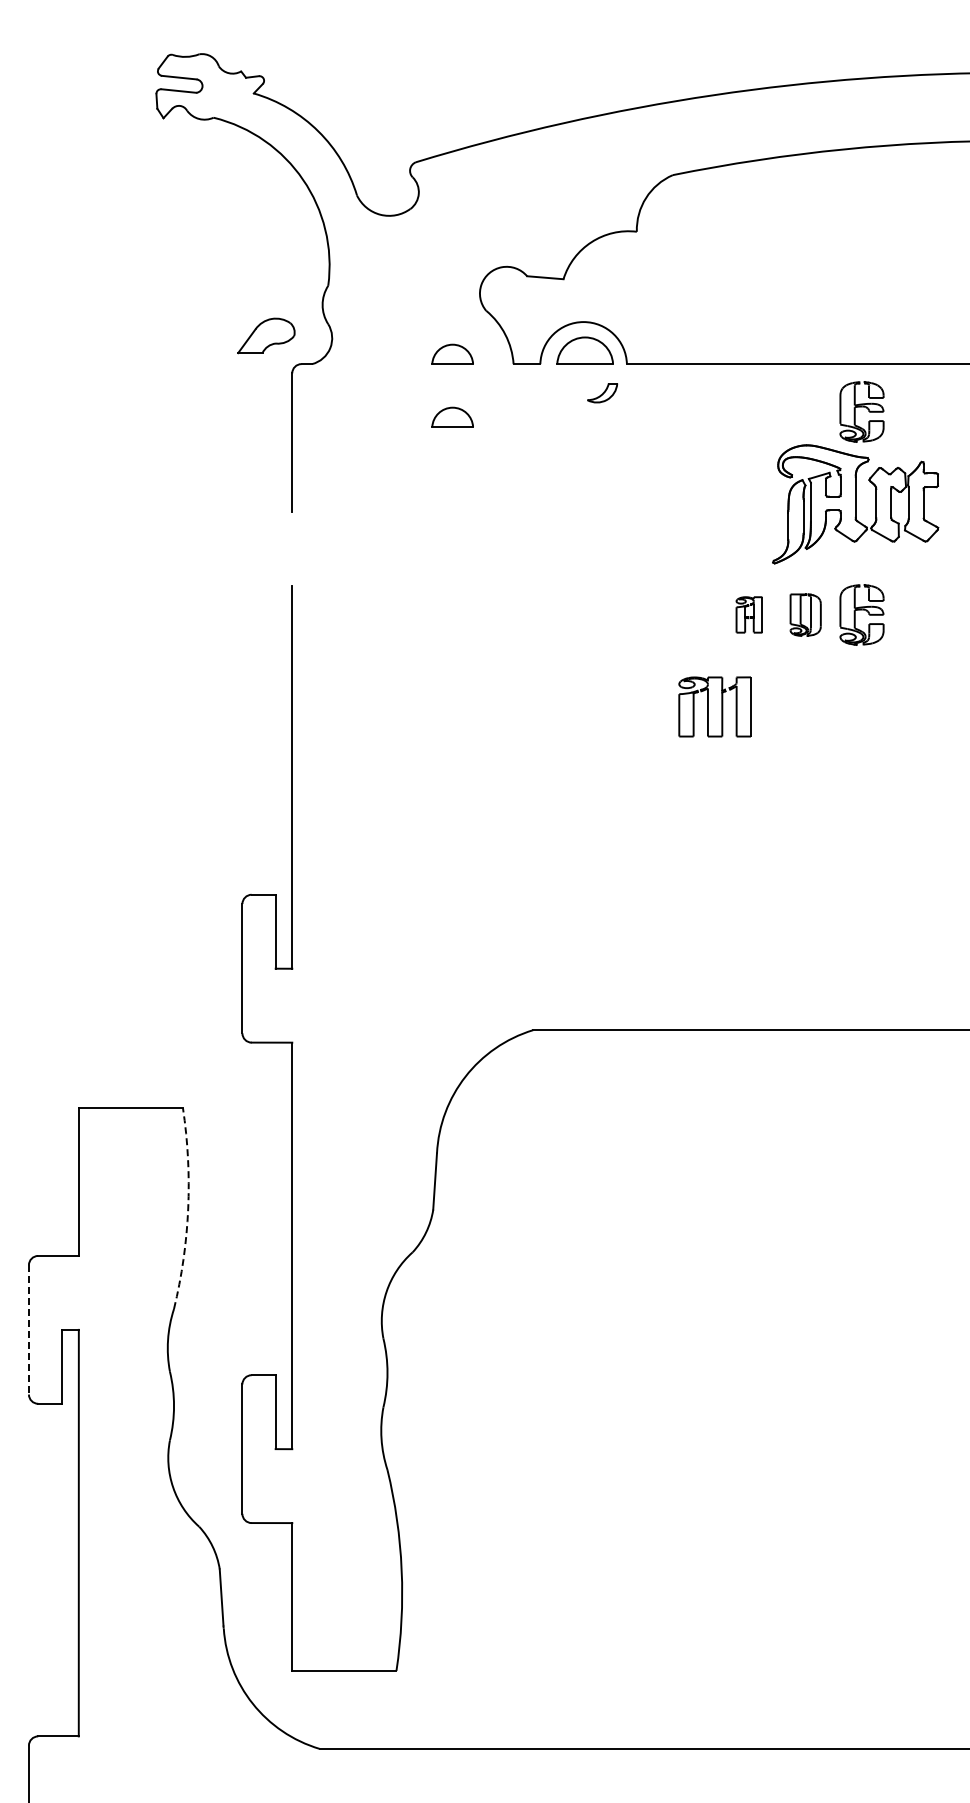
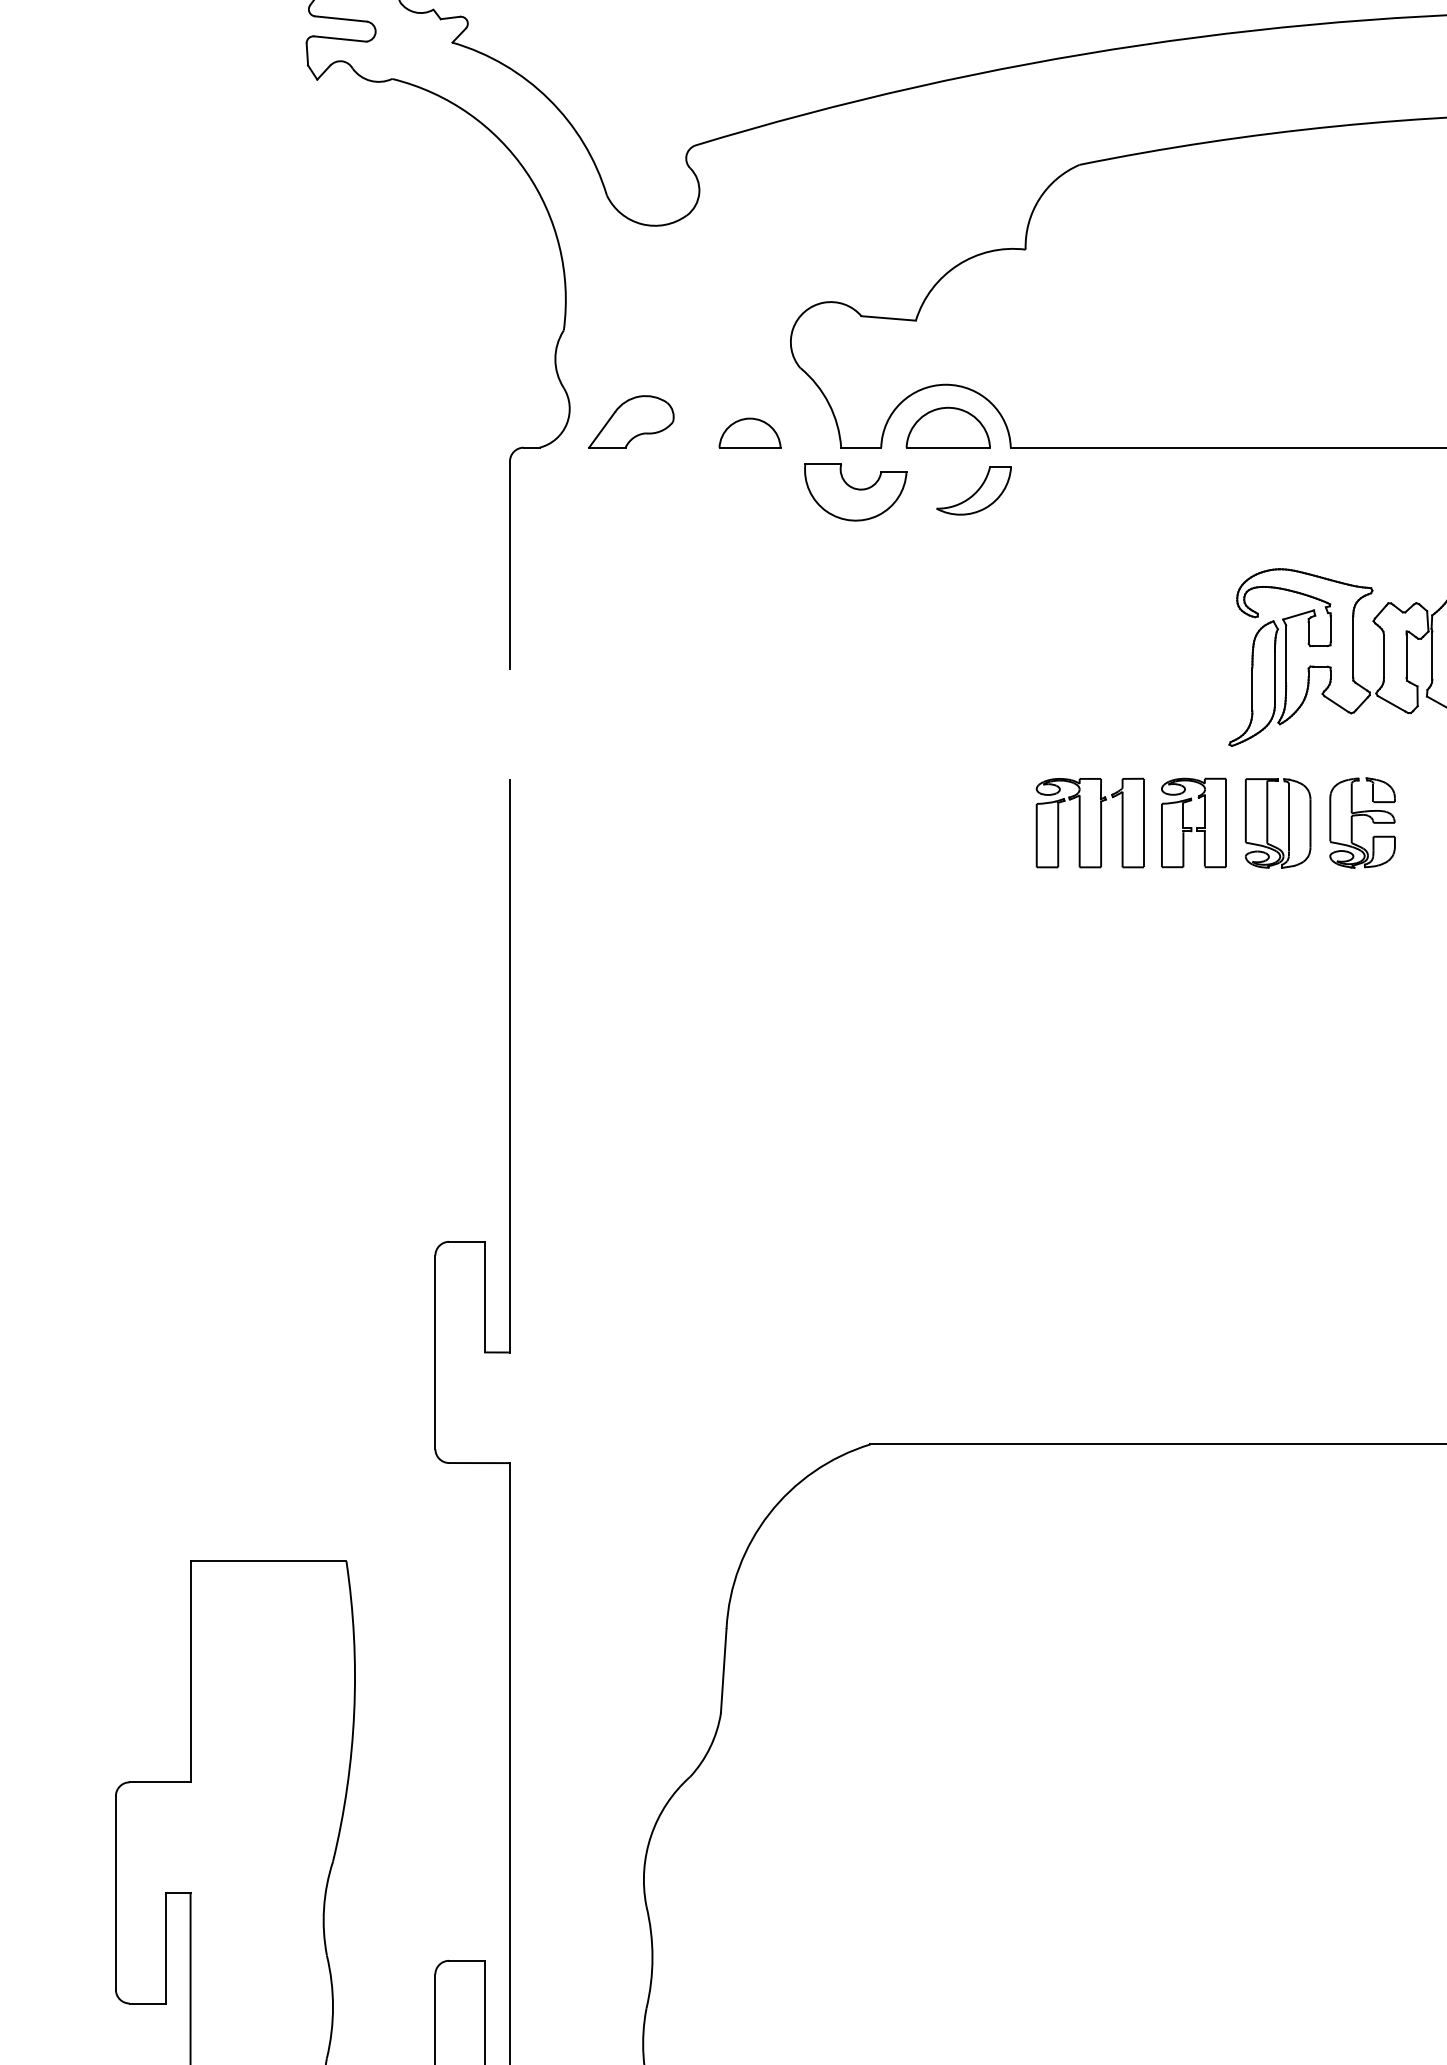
part: (266, 335) -> (631, 421), moved
part: (602, 392) -> (974, 490), size x1.67
part: (523, 393) -> (856, 491), added
part: (861, 411) -> (1361, 518), removed
part: (452, 416) -> (749, 526), removed
part: (749, 614) -> (1194, 822), size x1.67
part: (805, 614) -> (1278, 822), size x1.43
part: (714, 706) -> (1089, 822), moved
arc: (188, 1209) -> (354, 1712), dashed -> solid
line: (28, 1329) -> (115, 1892), dashed -> solid

